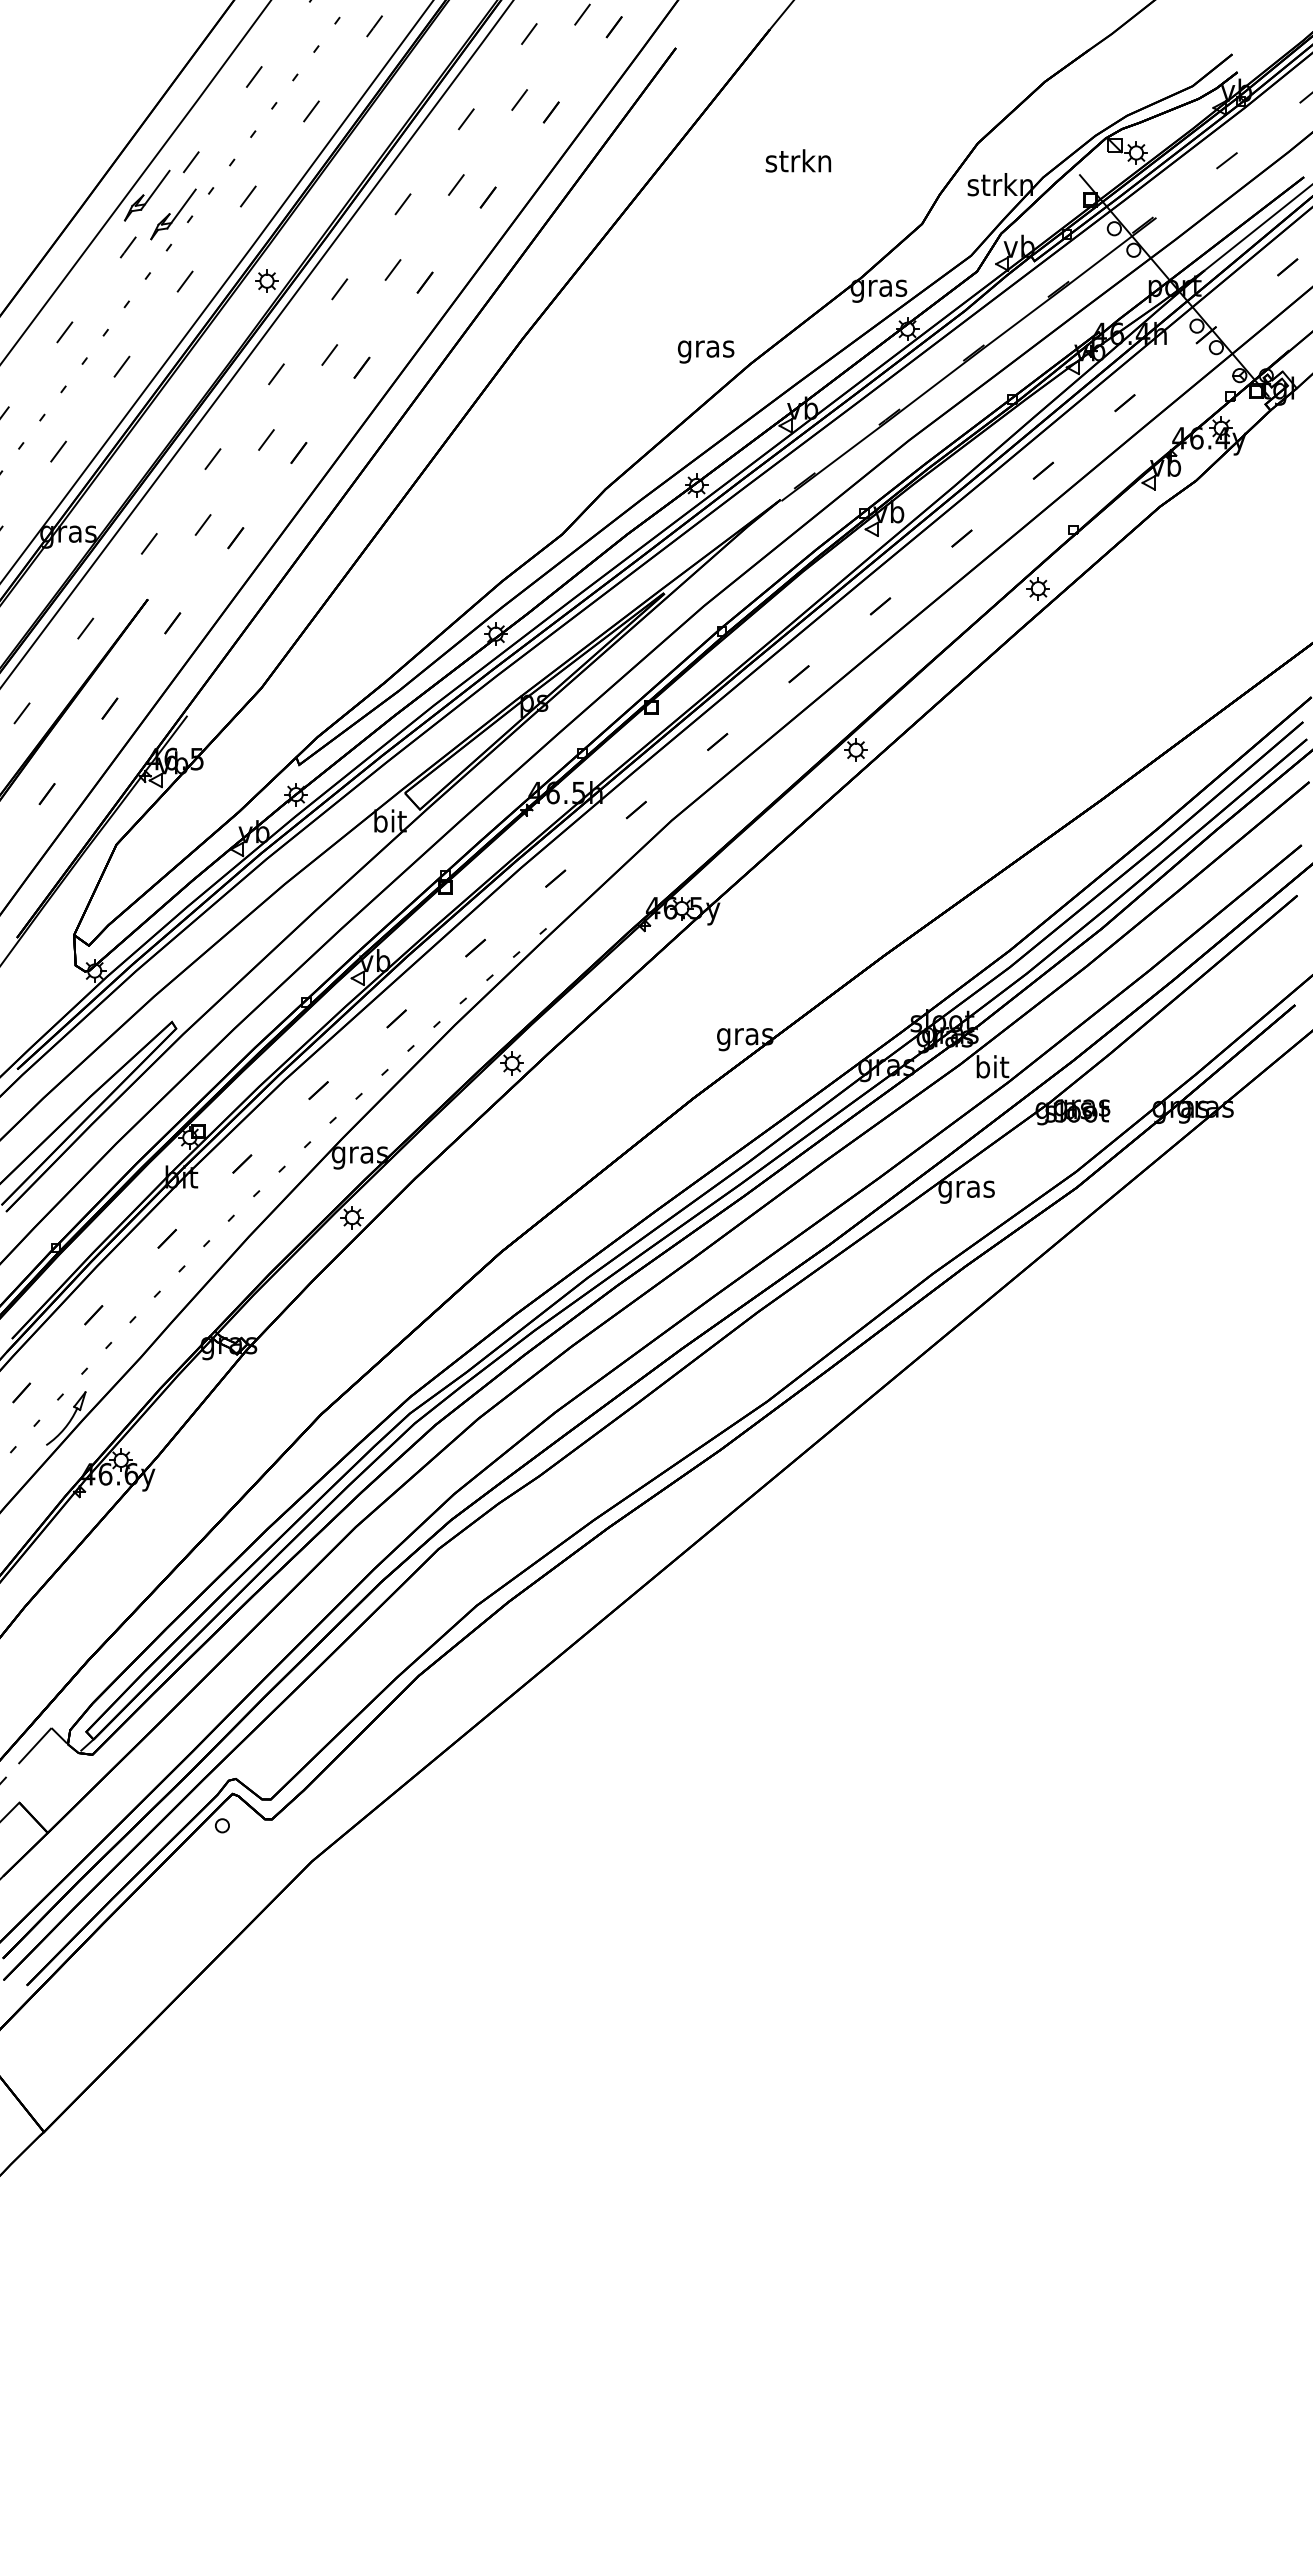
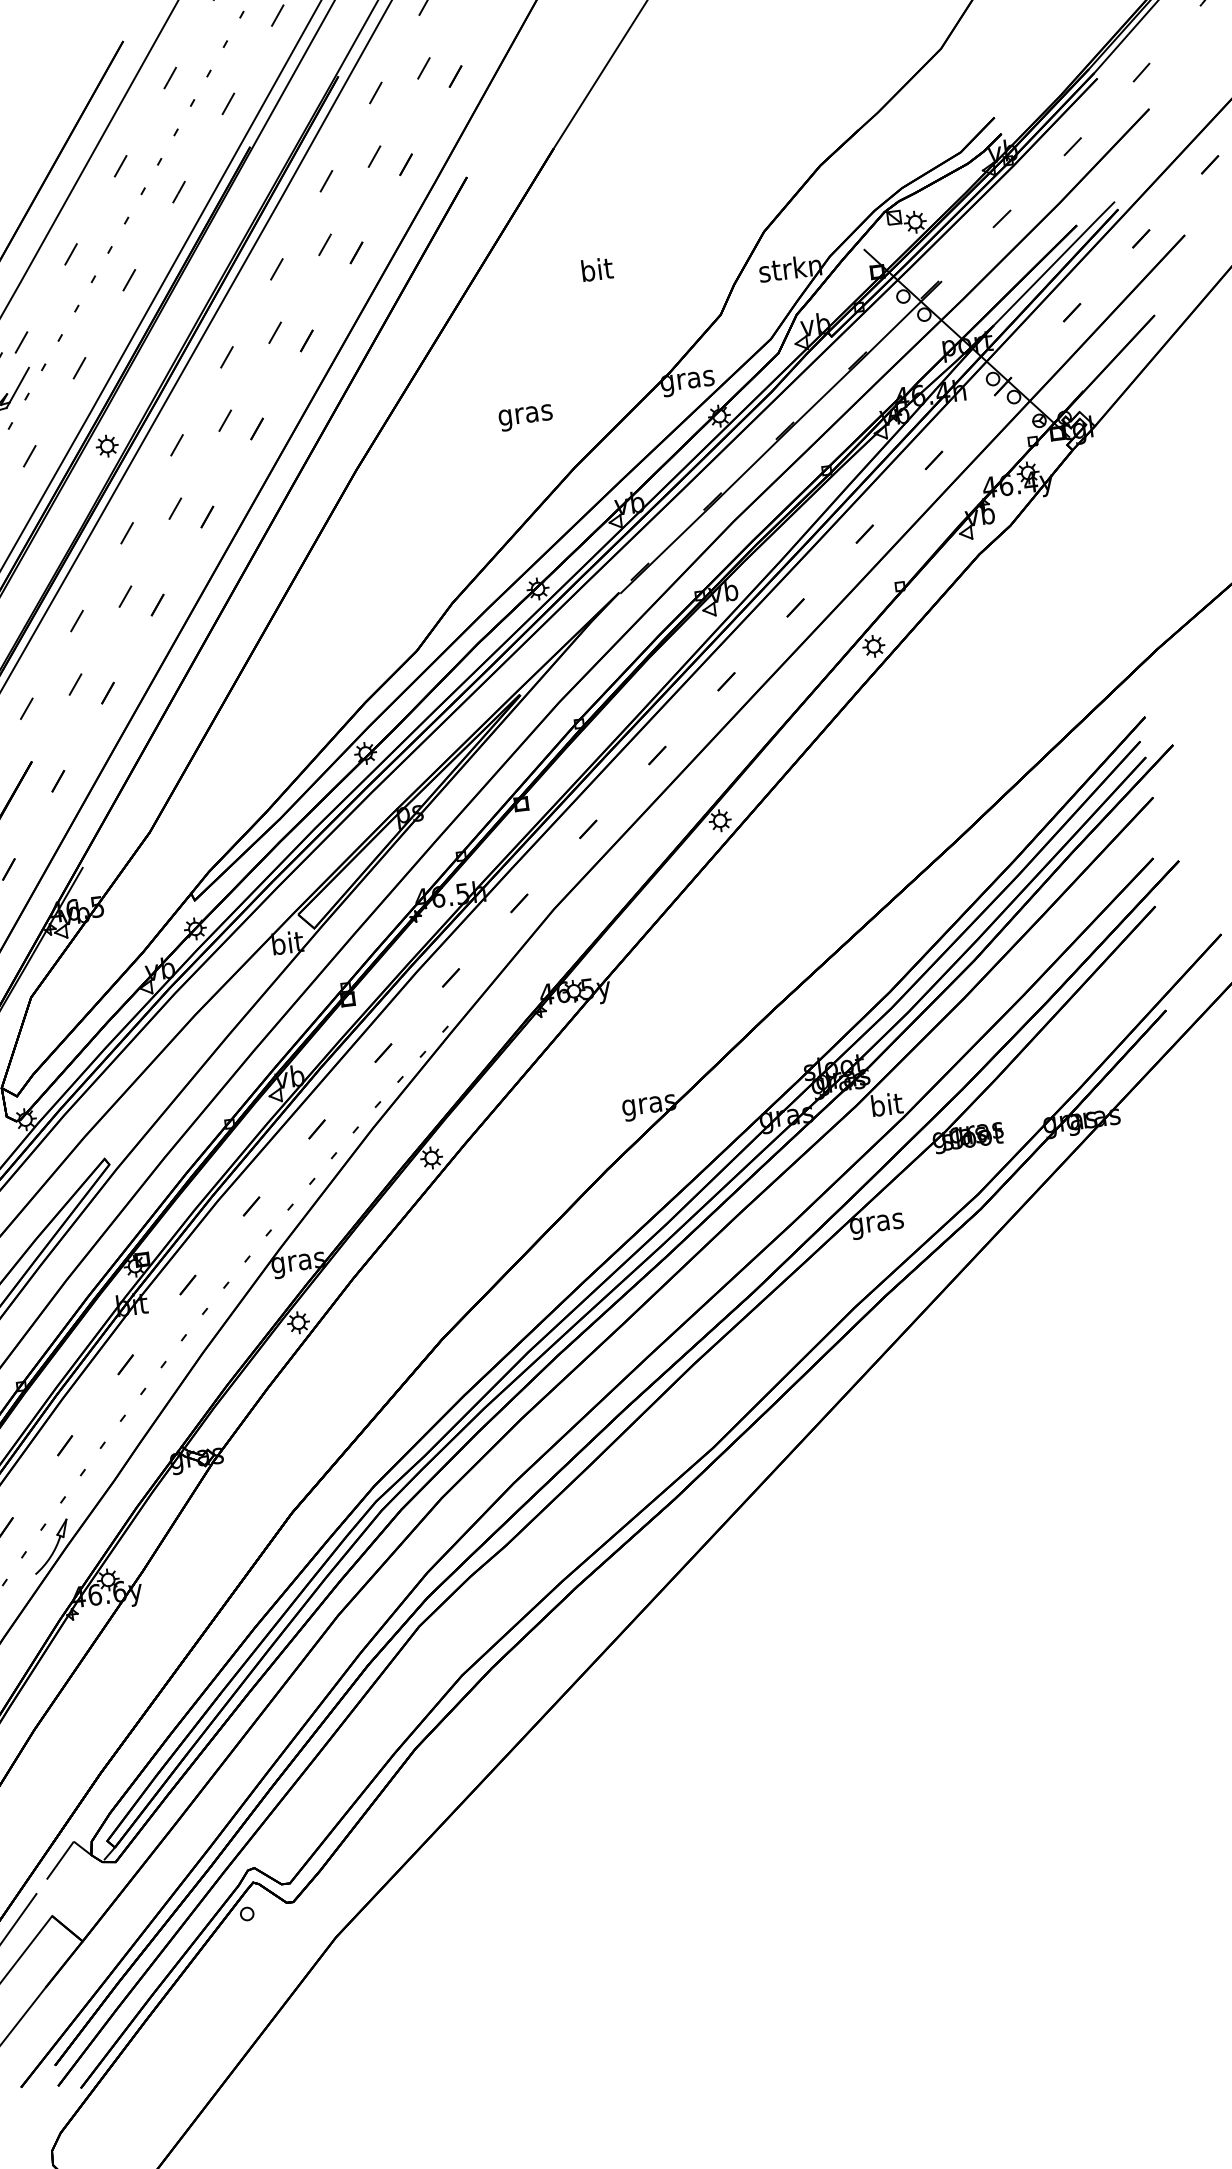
text: (798, 160) -> (596, 269), strkn -> bit
text: (706, 351) -> (526, 417), moved

